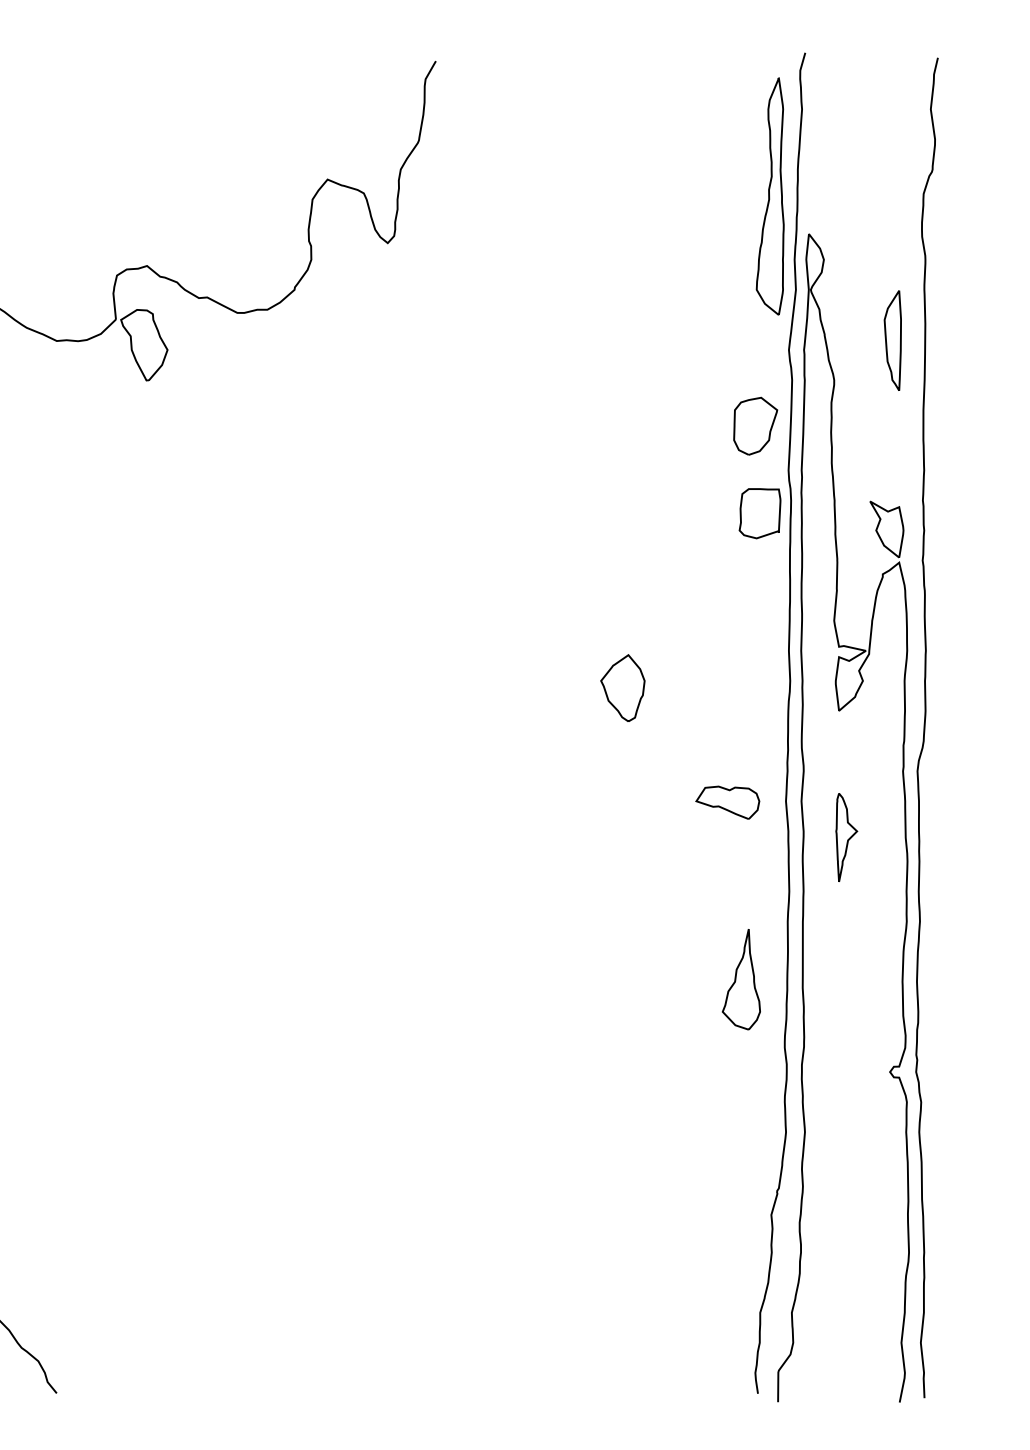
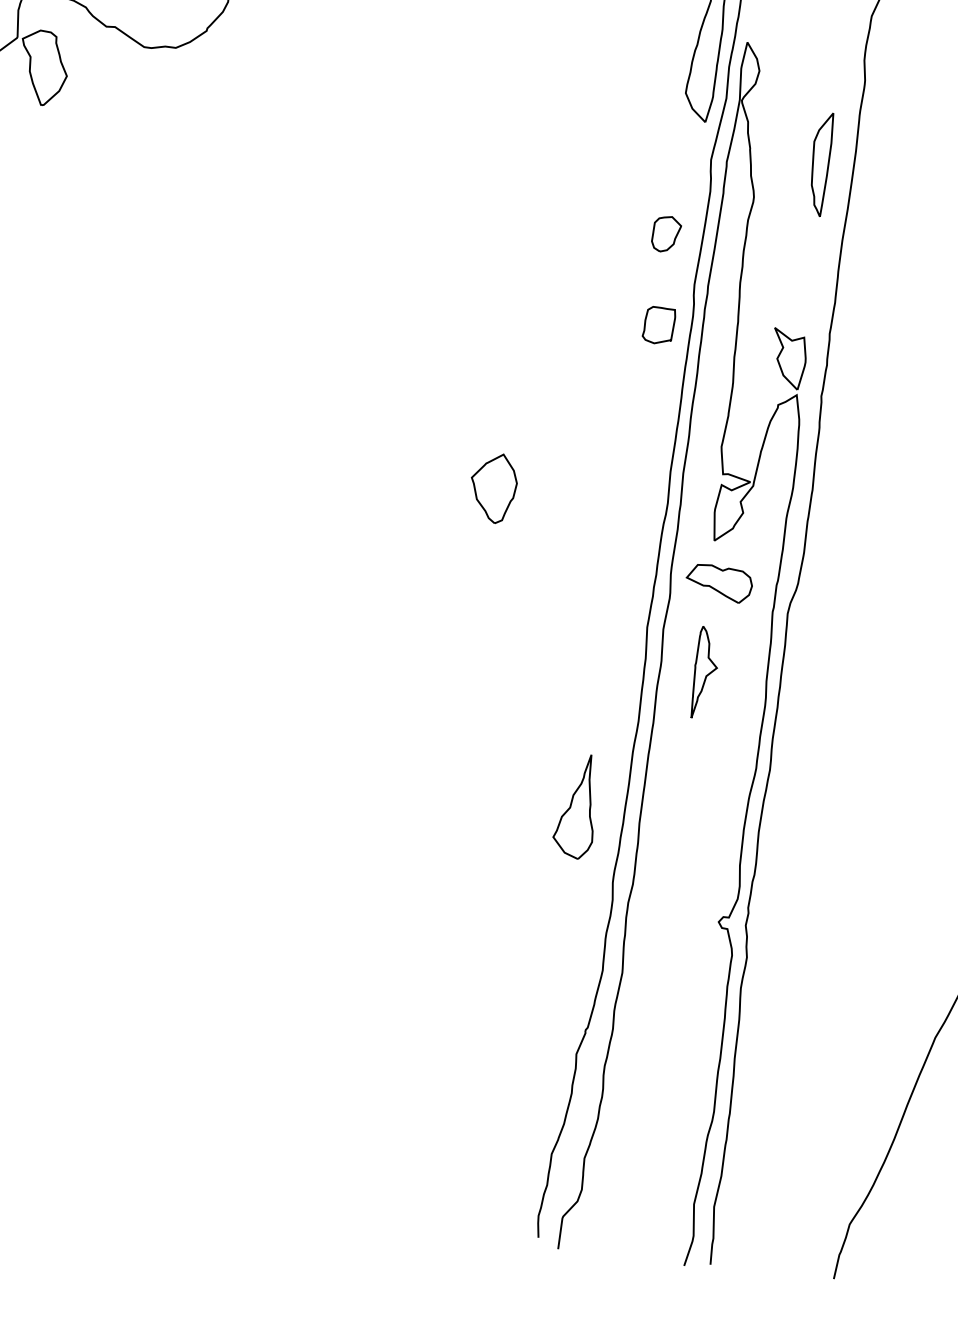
part: (755, 425) -> (666, 233), size x0.6
part: (759, 513) -> (658, 325), size x0.7
part: (727, 802) -> (718, 583), moved

